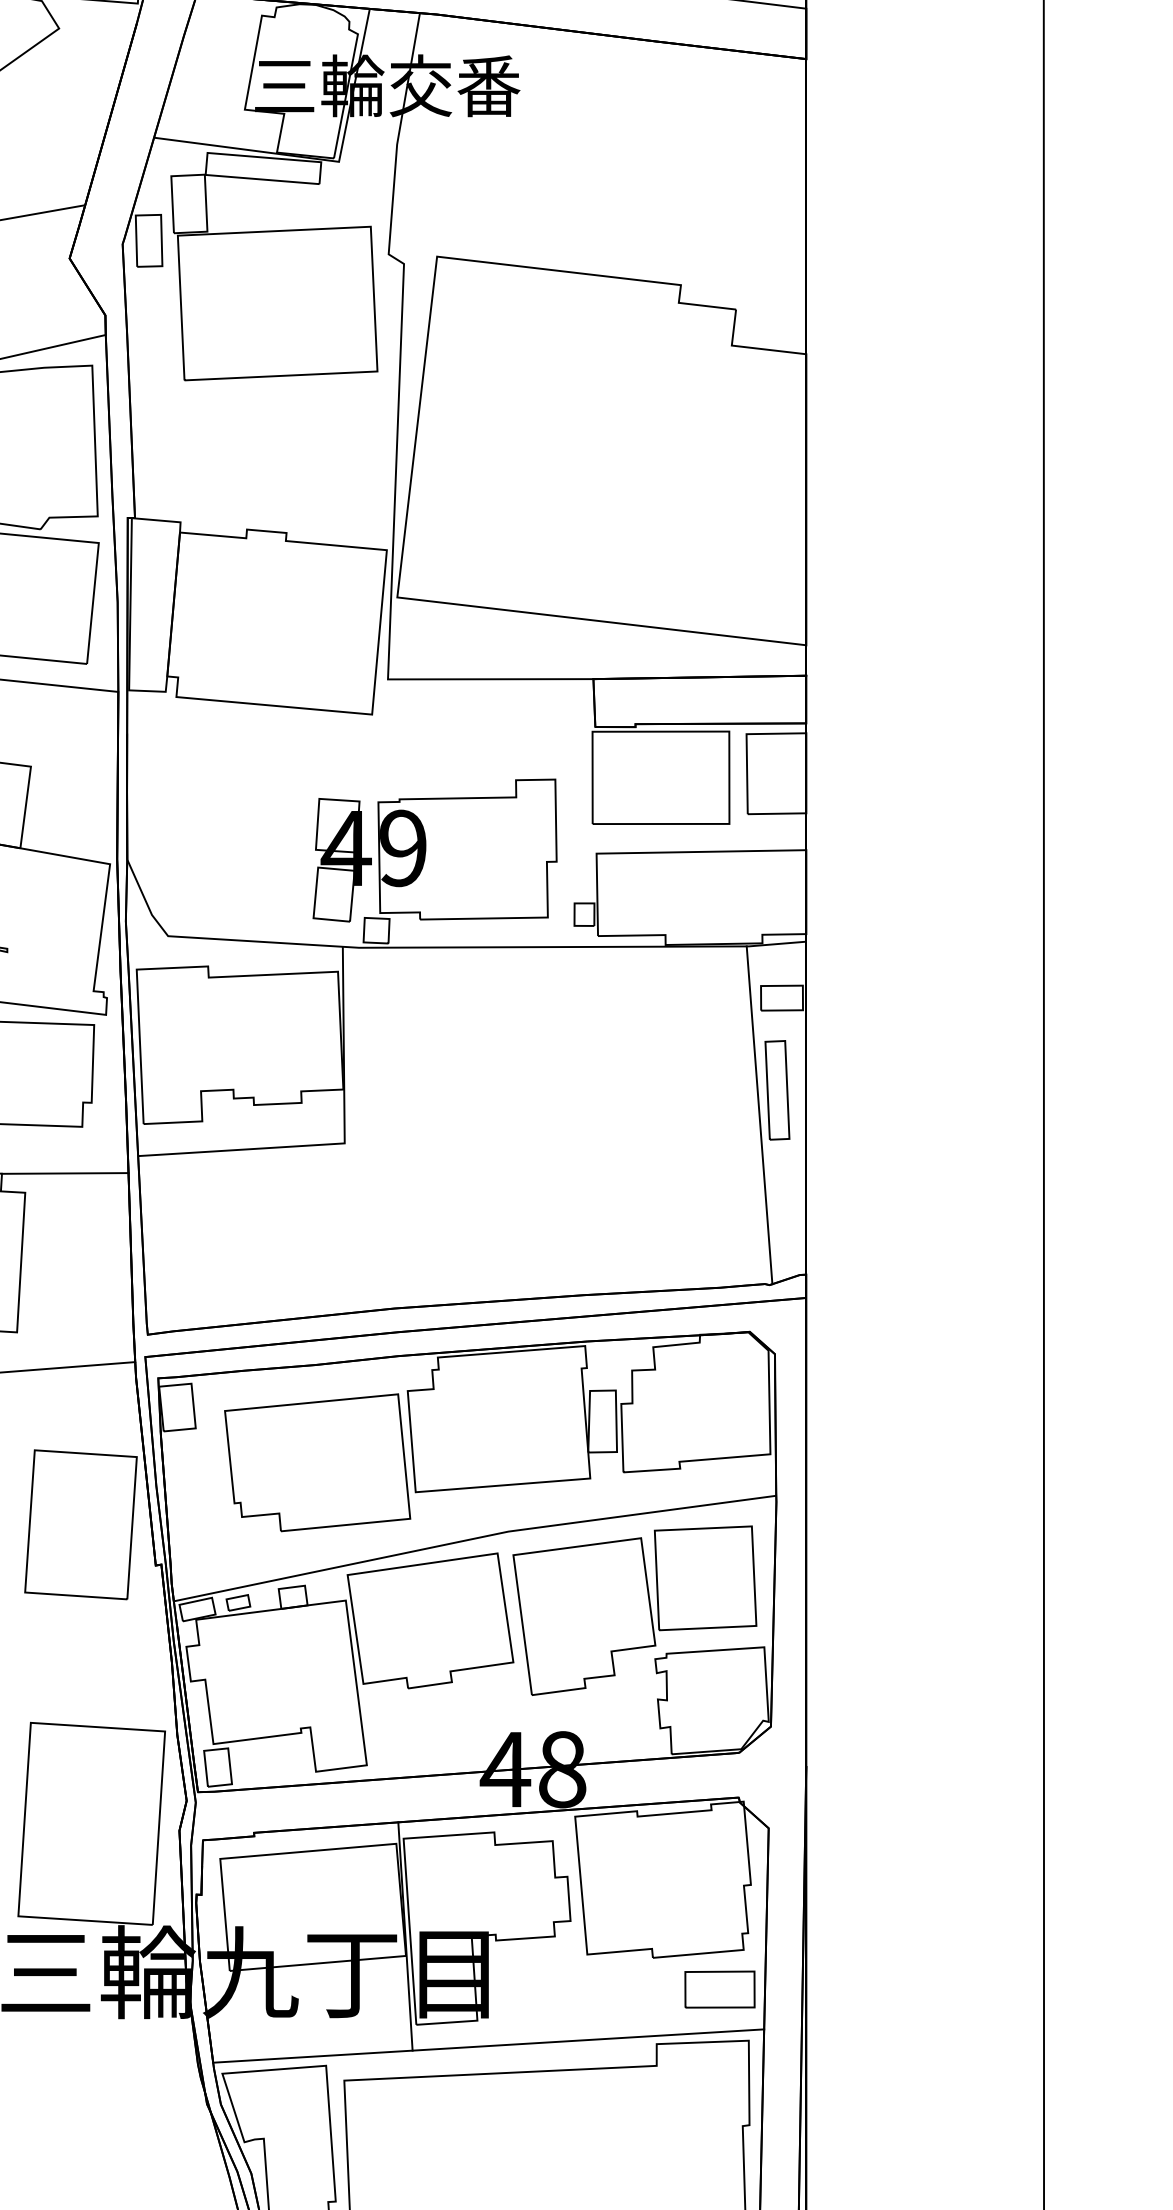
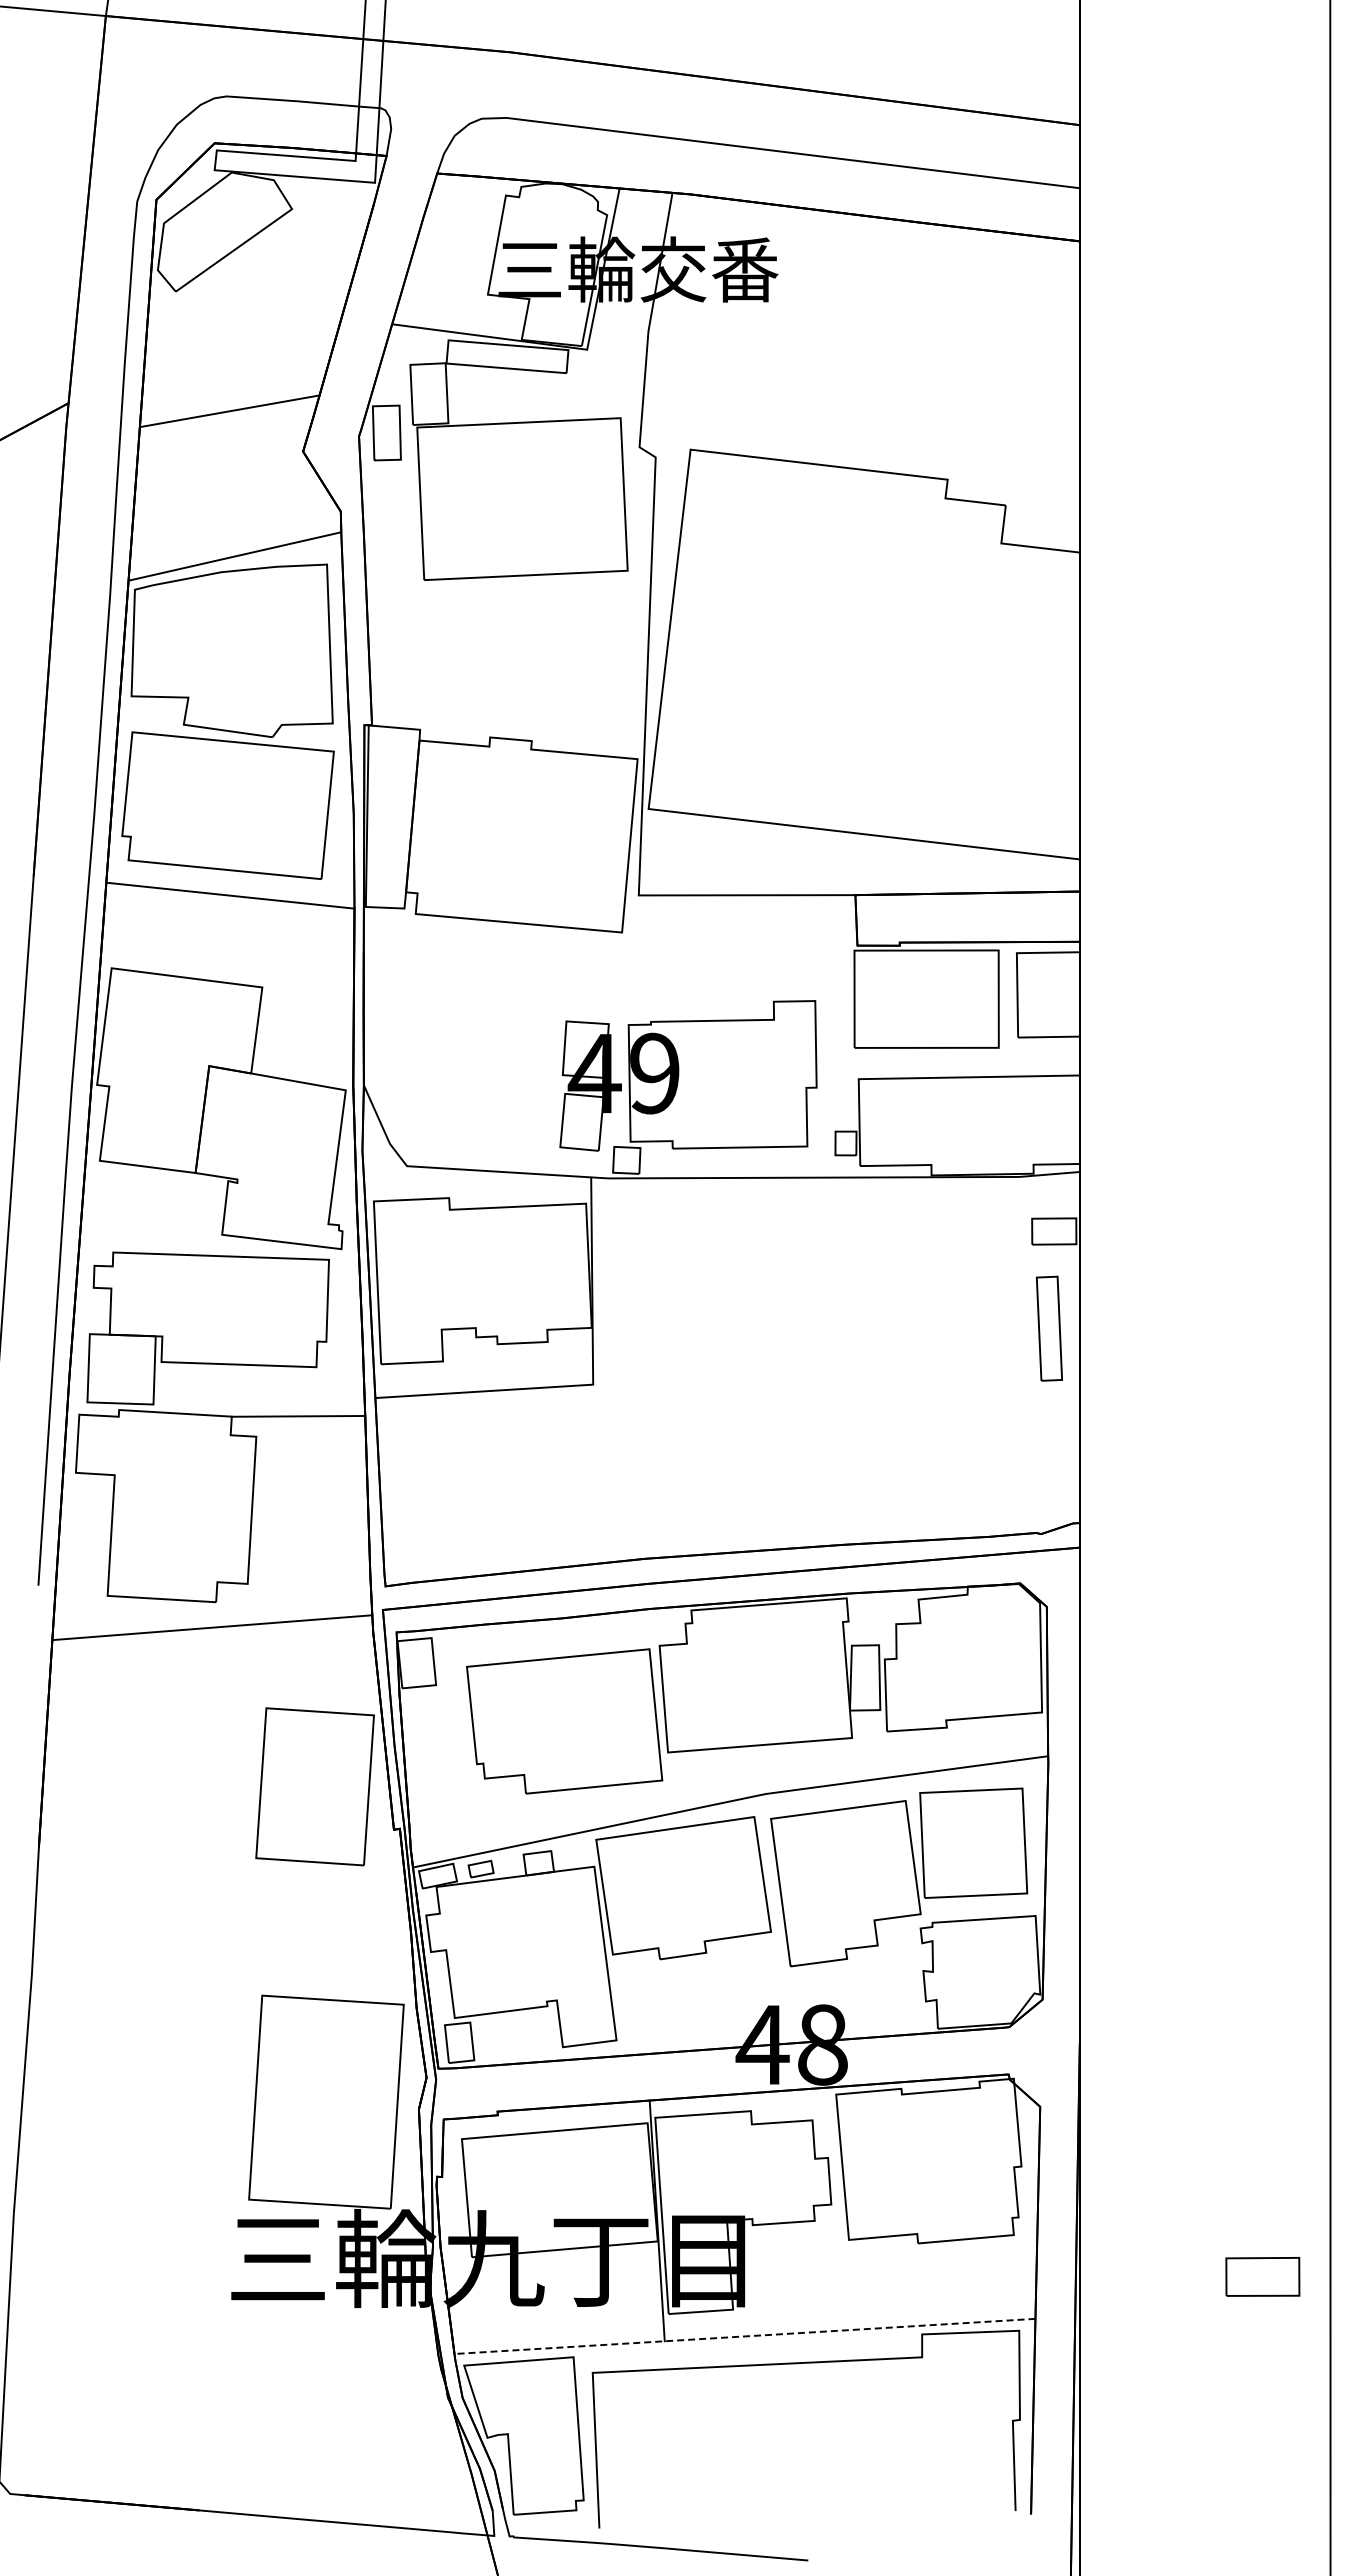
line: (759, 1114) -> (1030, 1354), removed
part: (719, 1989) -> (1262, 2276), moved
line: (488, 2046) -> (744, 2336), solid -> dashed

